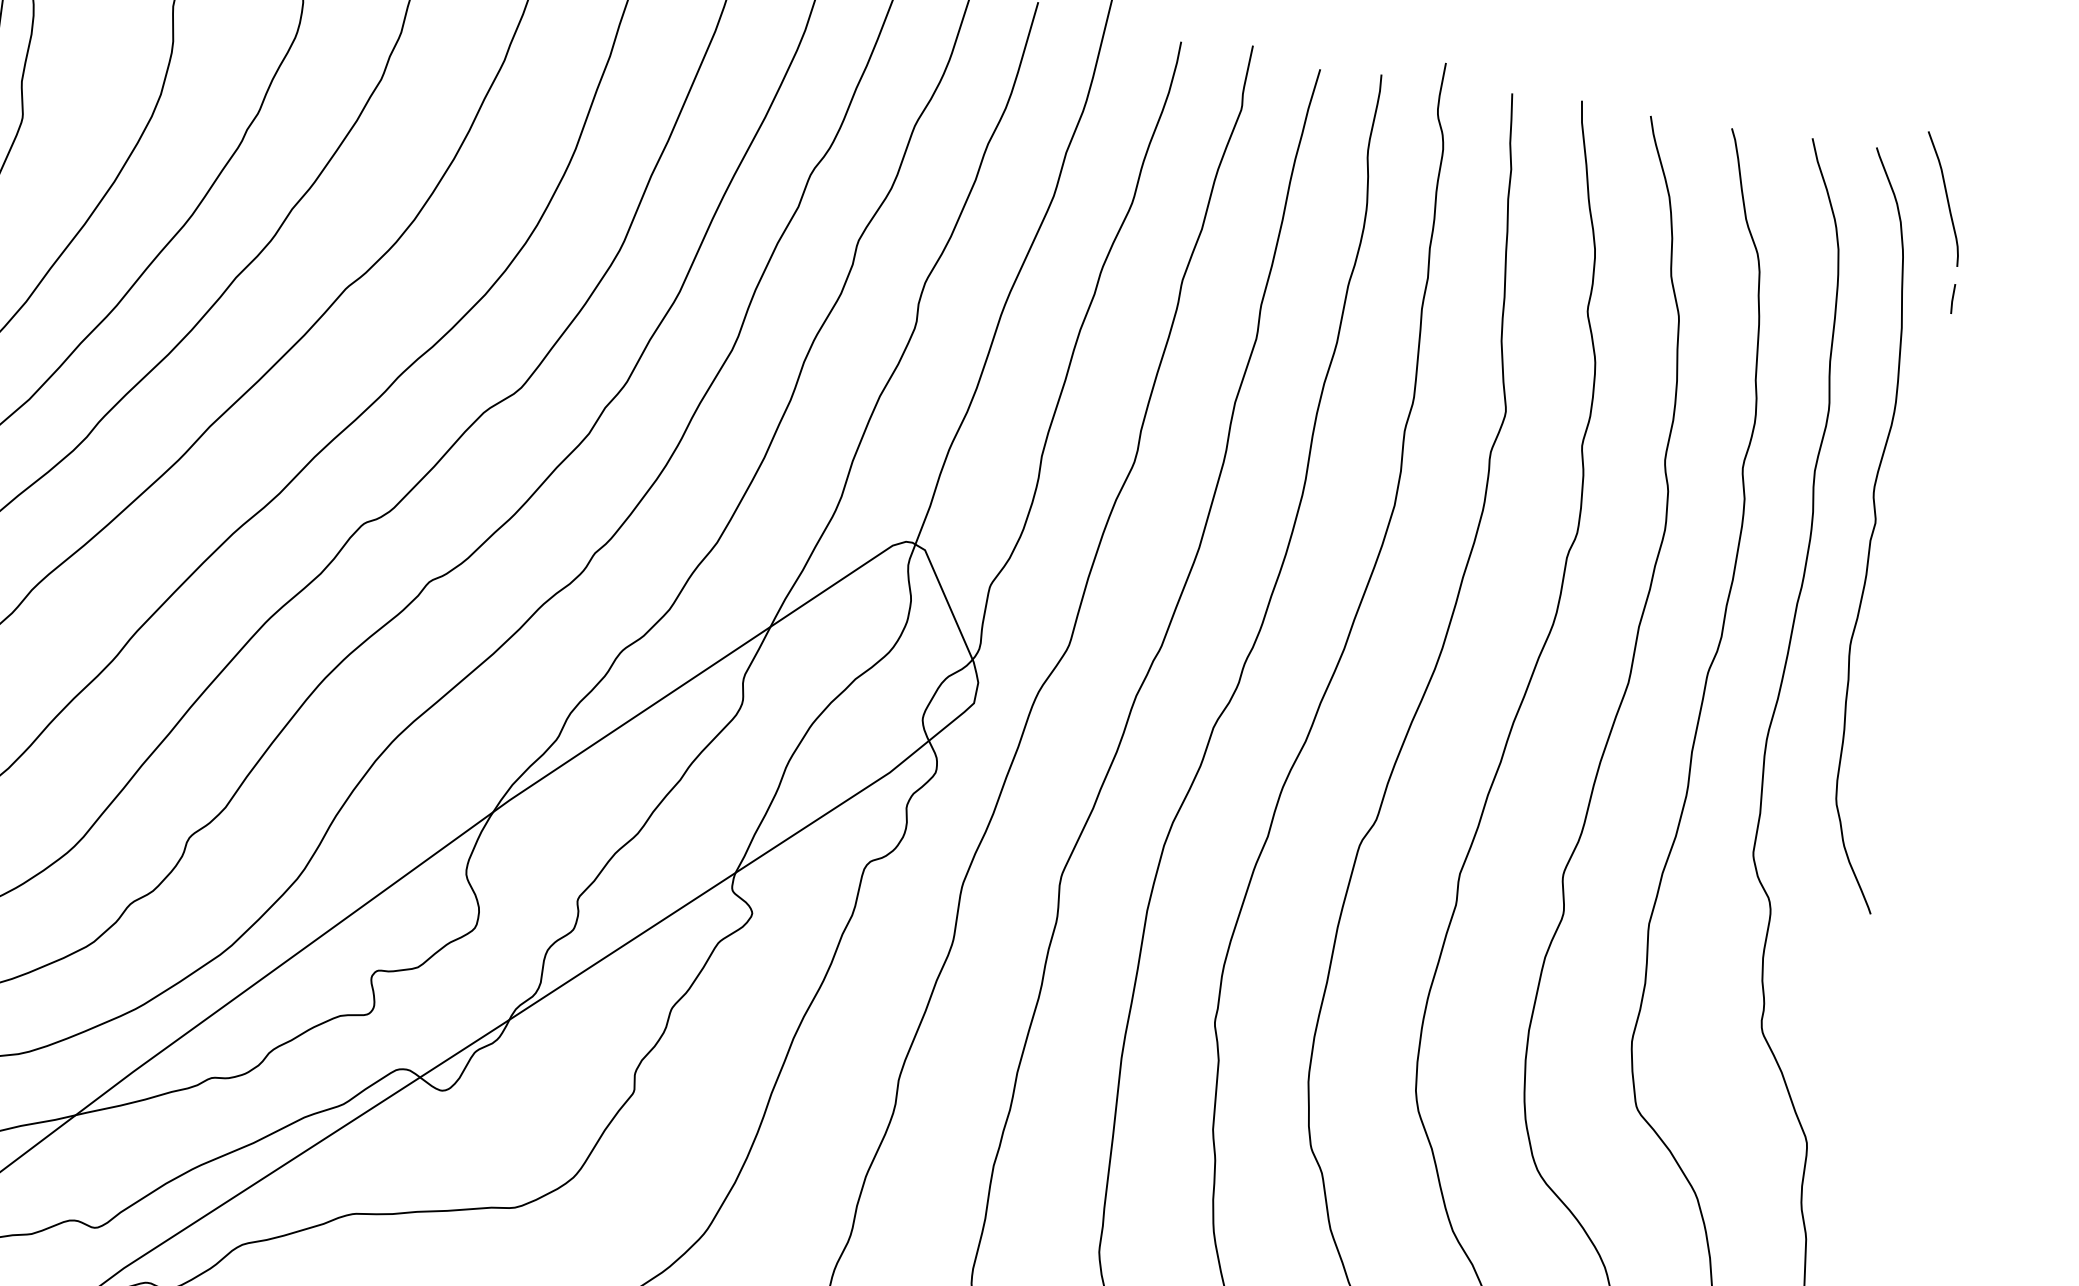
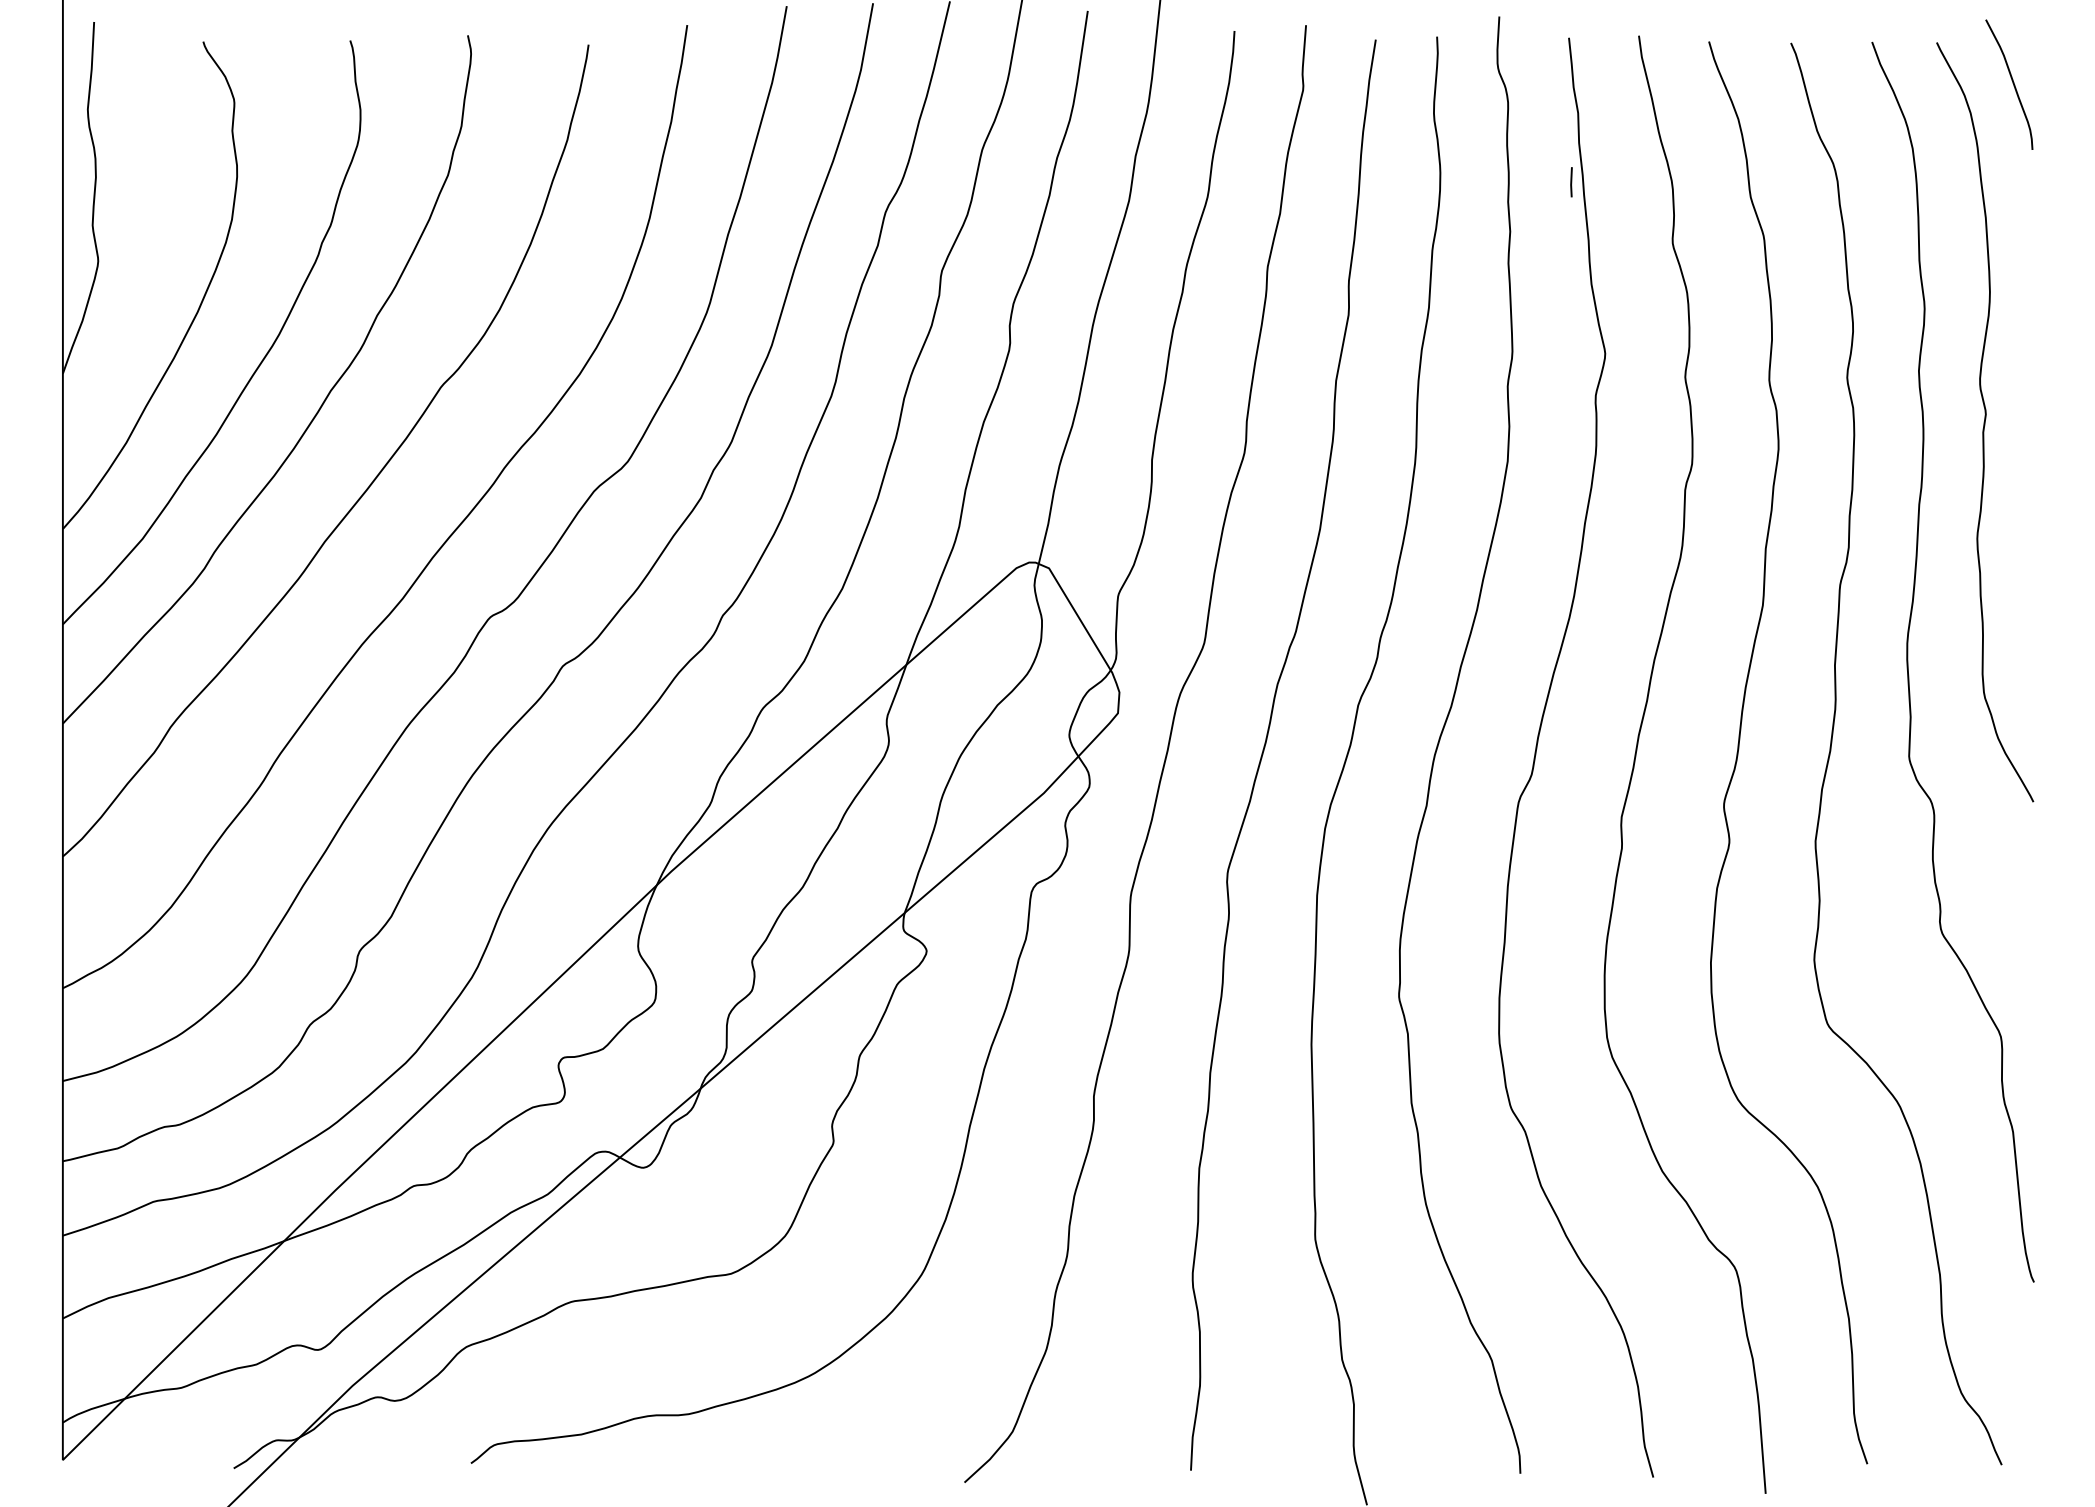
line: (1952, 299) -> (1571, 182), moved

